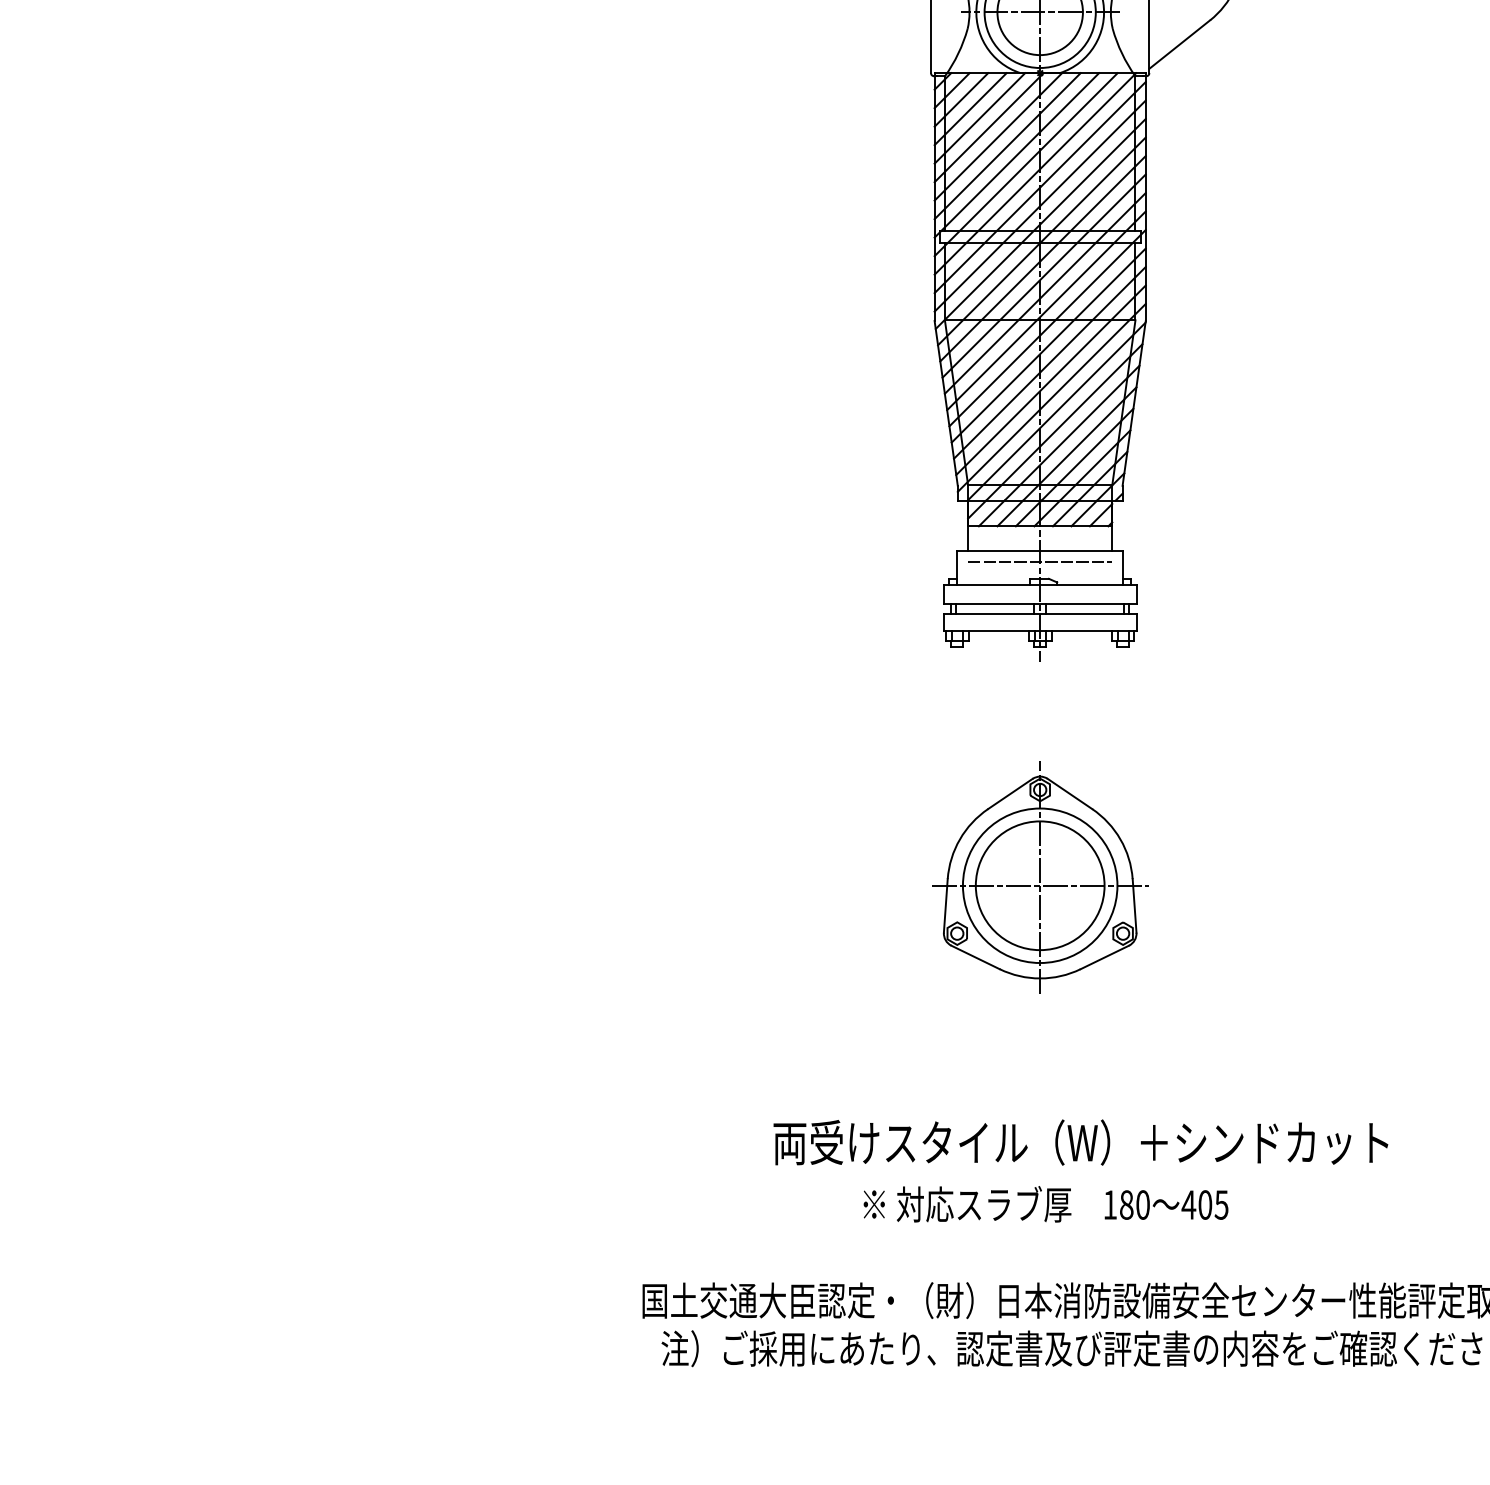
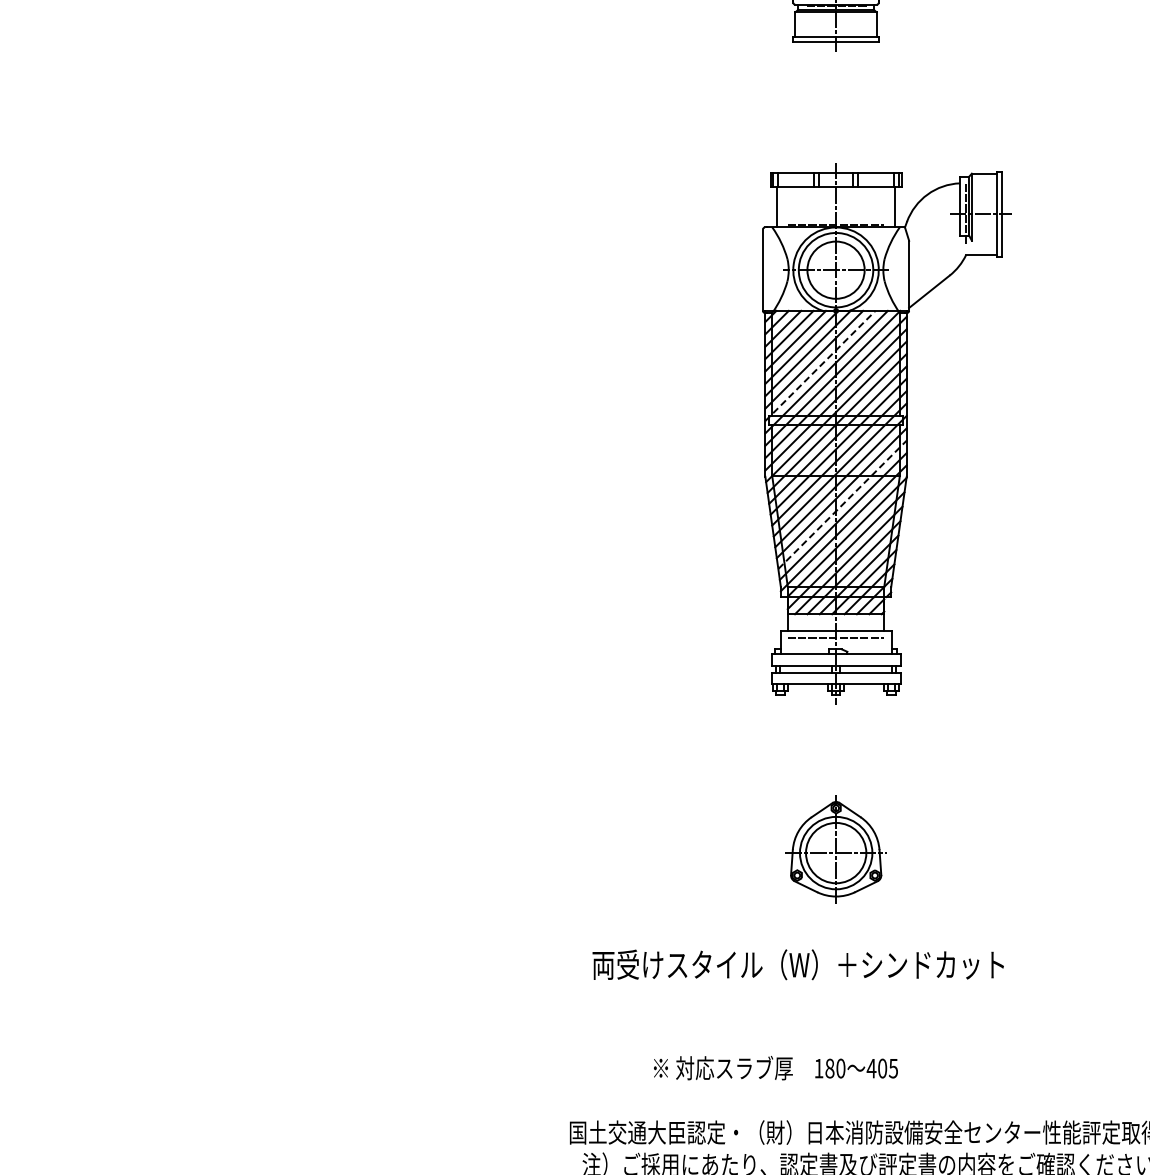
line: (1016, 154) -> (820, 365), solid -> dashed
line: (1049, 362) -> (842, 504), solid -> dashed
part: (1040, 876) -> (836, 848), size x0.7
text: (1079, 1142) -> (797, 964), moved
text: (1045, 1204) -> (775, 1068), moved

